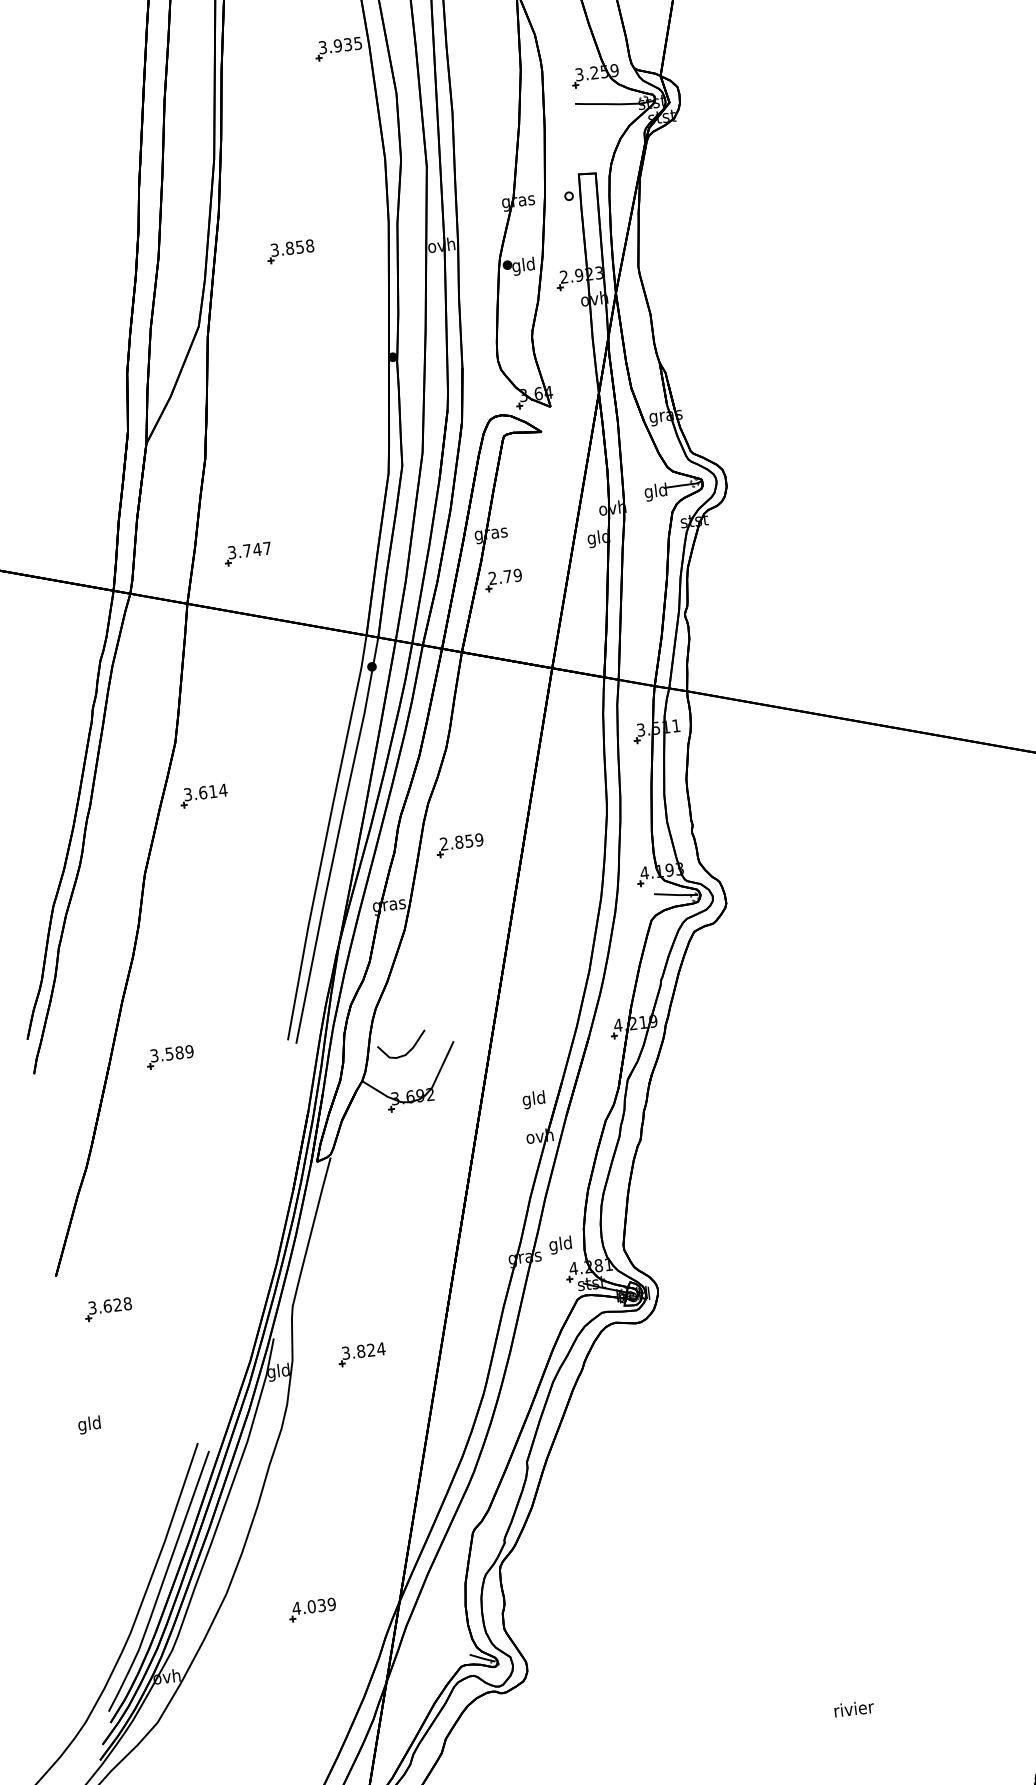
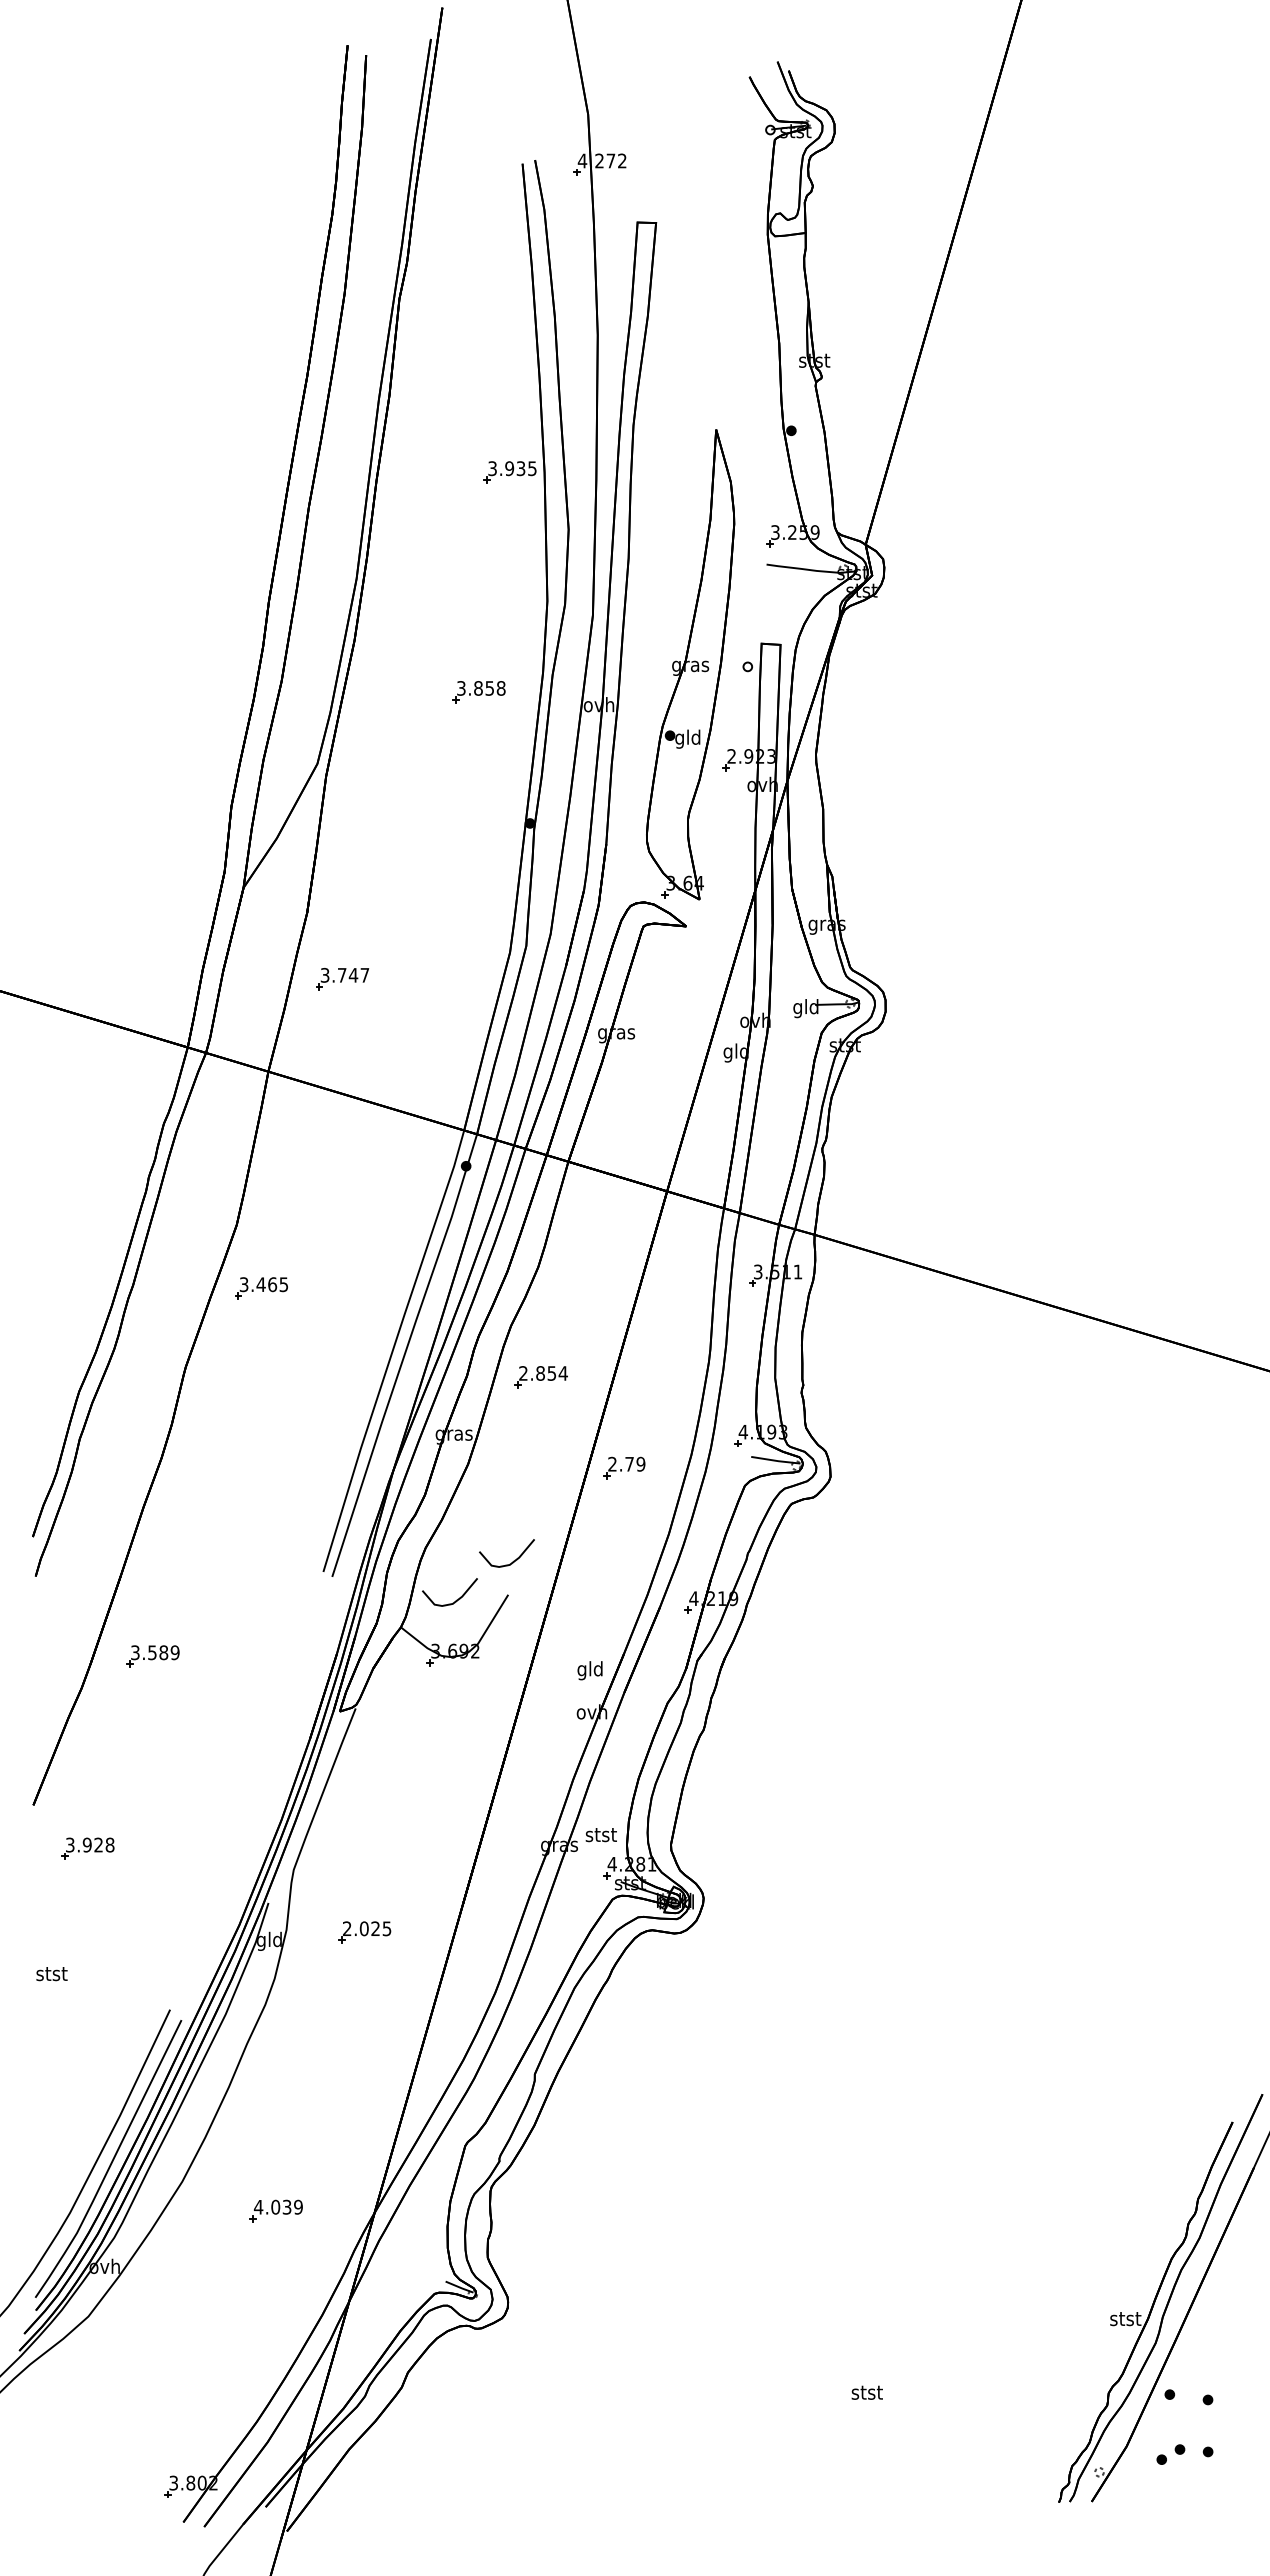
part: (290, 251) -> (478, 692), moved
part: (247, 554) -> (342, 979), moved
part: (503, 579) -> (624, 1467), moved
text: (213, 791) -> (272, 1284), 3.614 -> 3.465
text: (478, 840) -> (562, 1373), 2.859 -> 2.854
curve: (454, 1010) -> (513, 1560), added
part: (169, 1057) -> (152, 1656), moved
text: (560, 1244) -> (600, 1835), gld -> stst
text: (106, 1305) -> (86, 1844), 3.628 -> 3.928
text: (363, 1350) -> (367, 1928), 3.824 -> 2.025
text: (89, 1424) -> (51, 1974), gld -> stst
text: (853, 1708) -> (867, 2391), rivier -> stst

